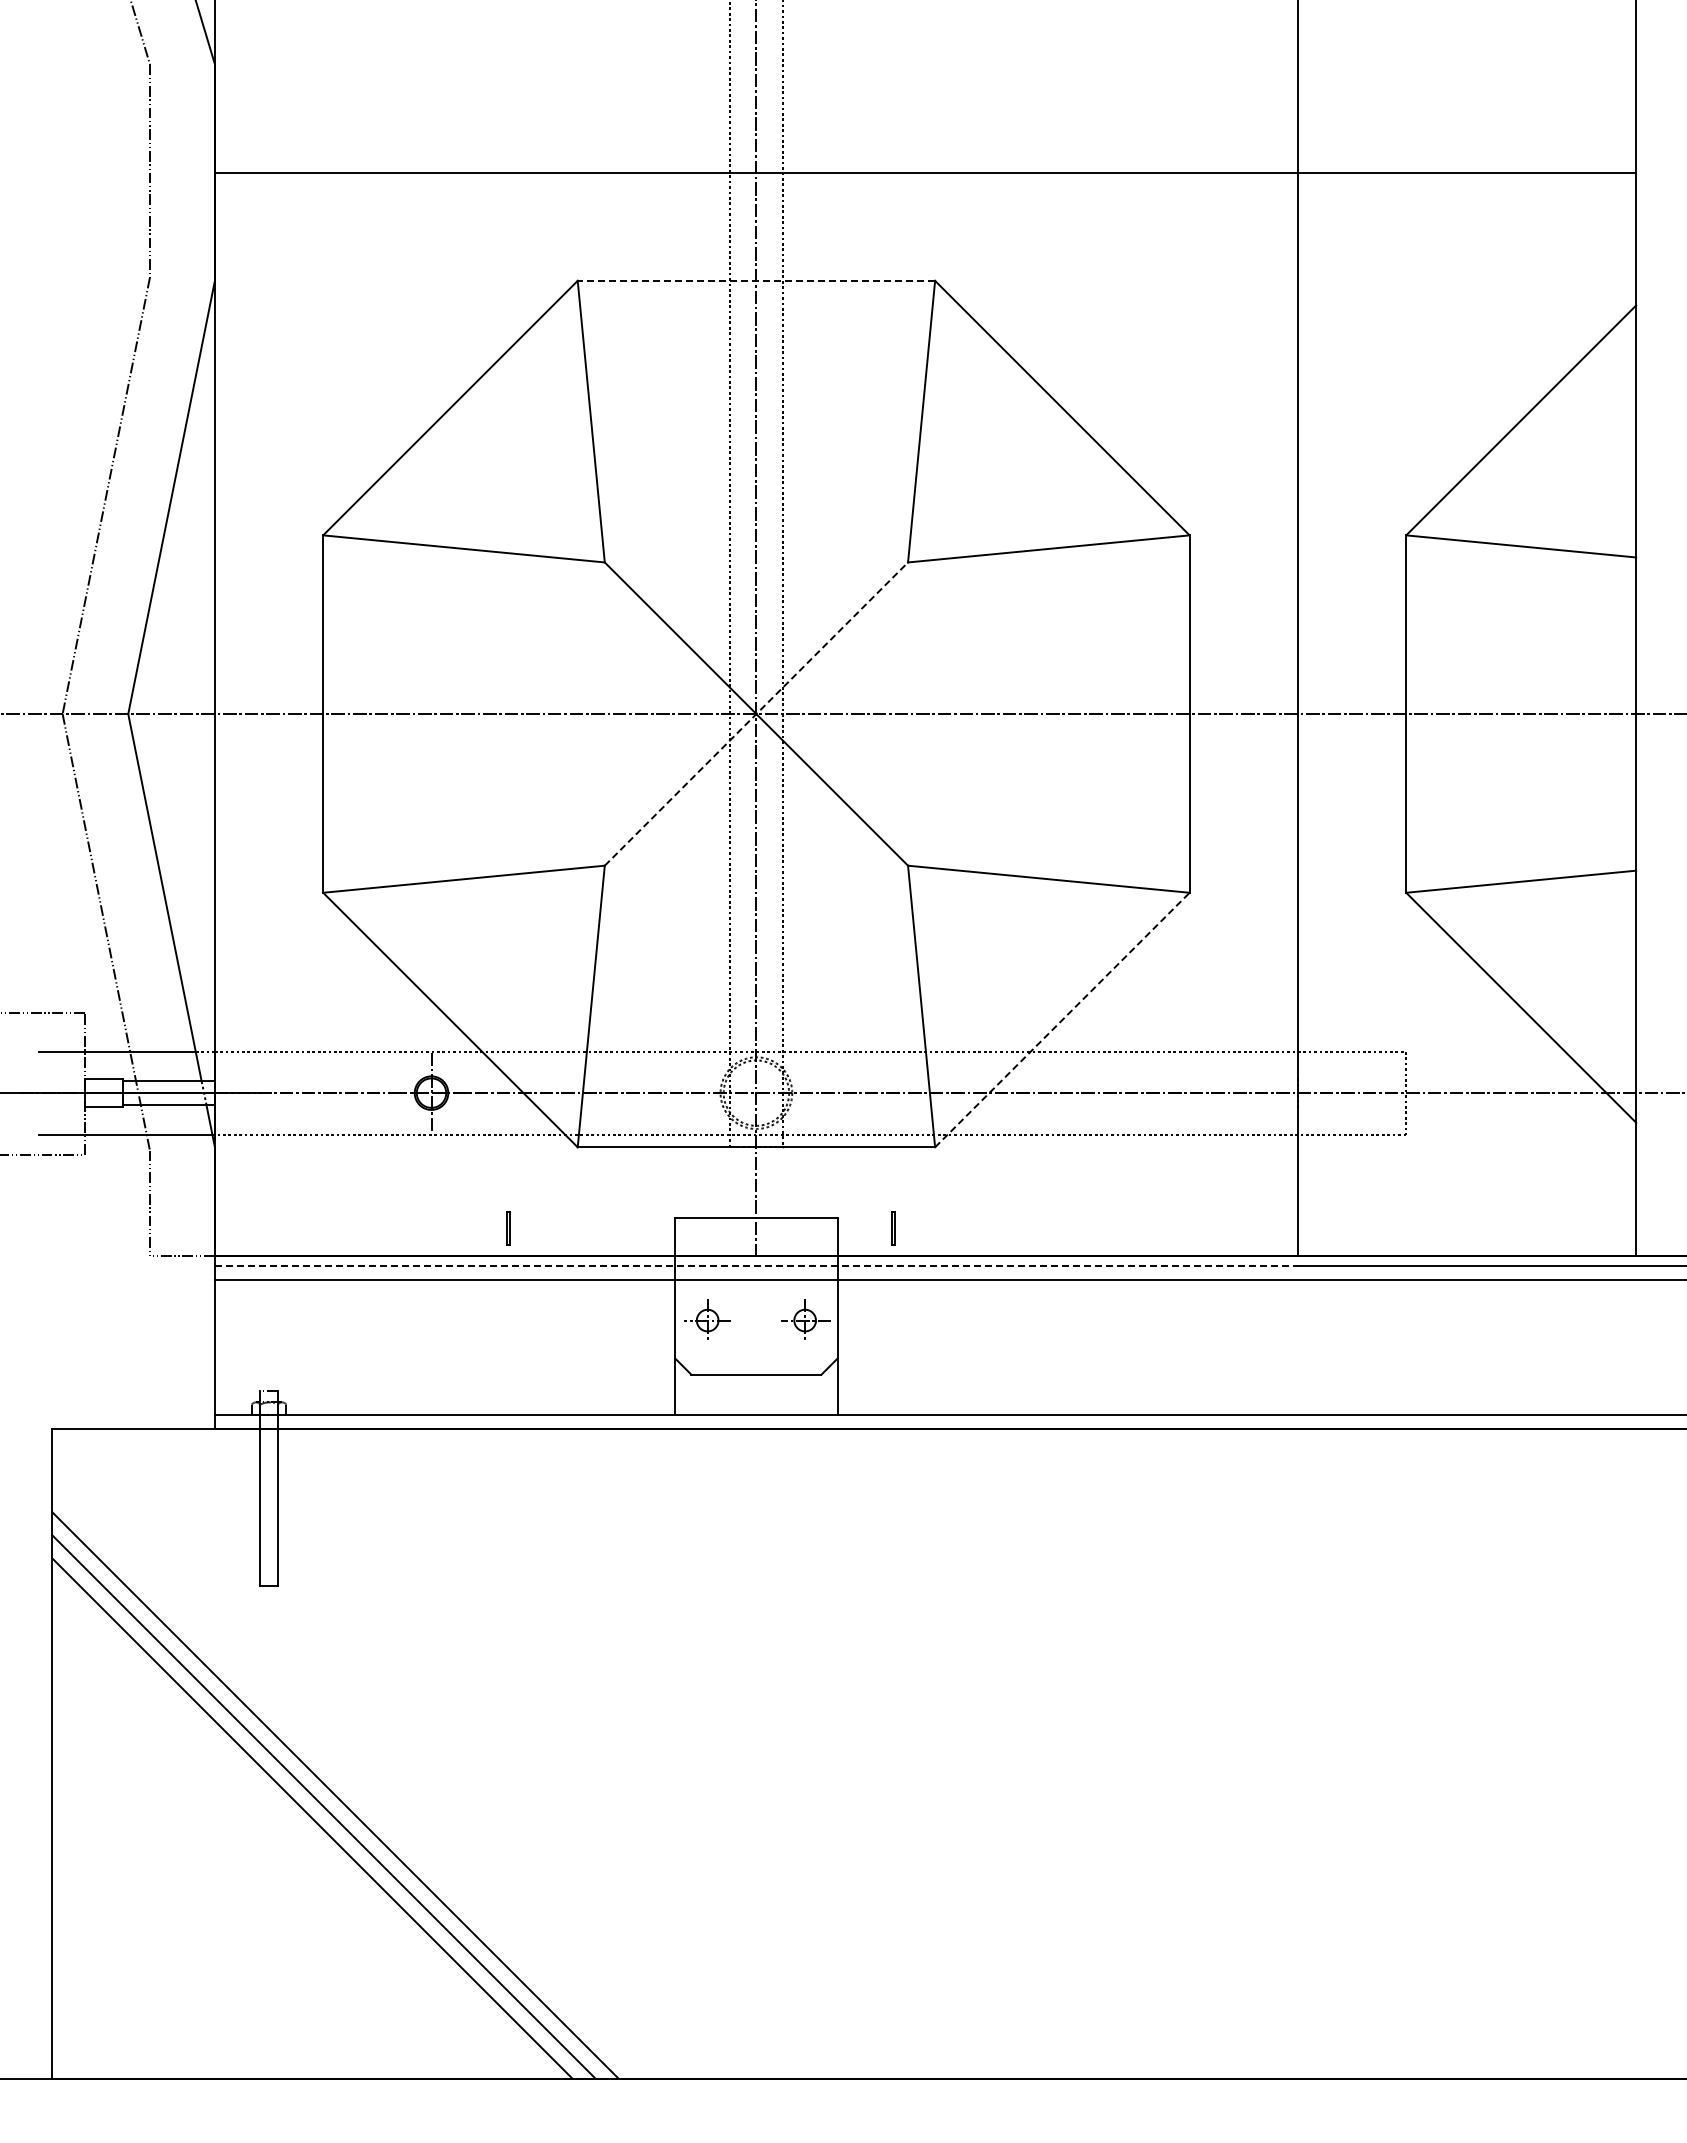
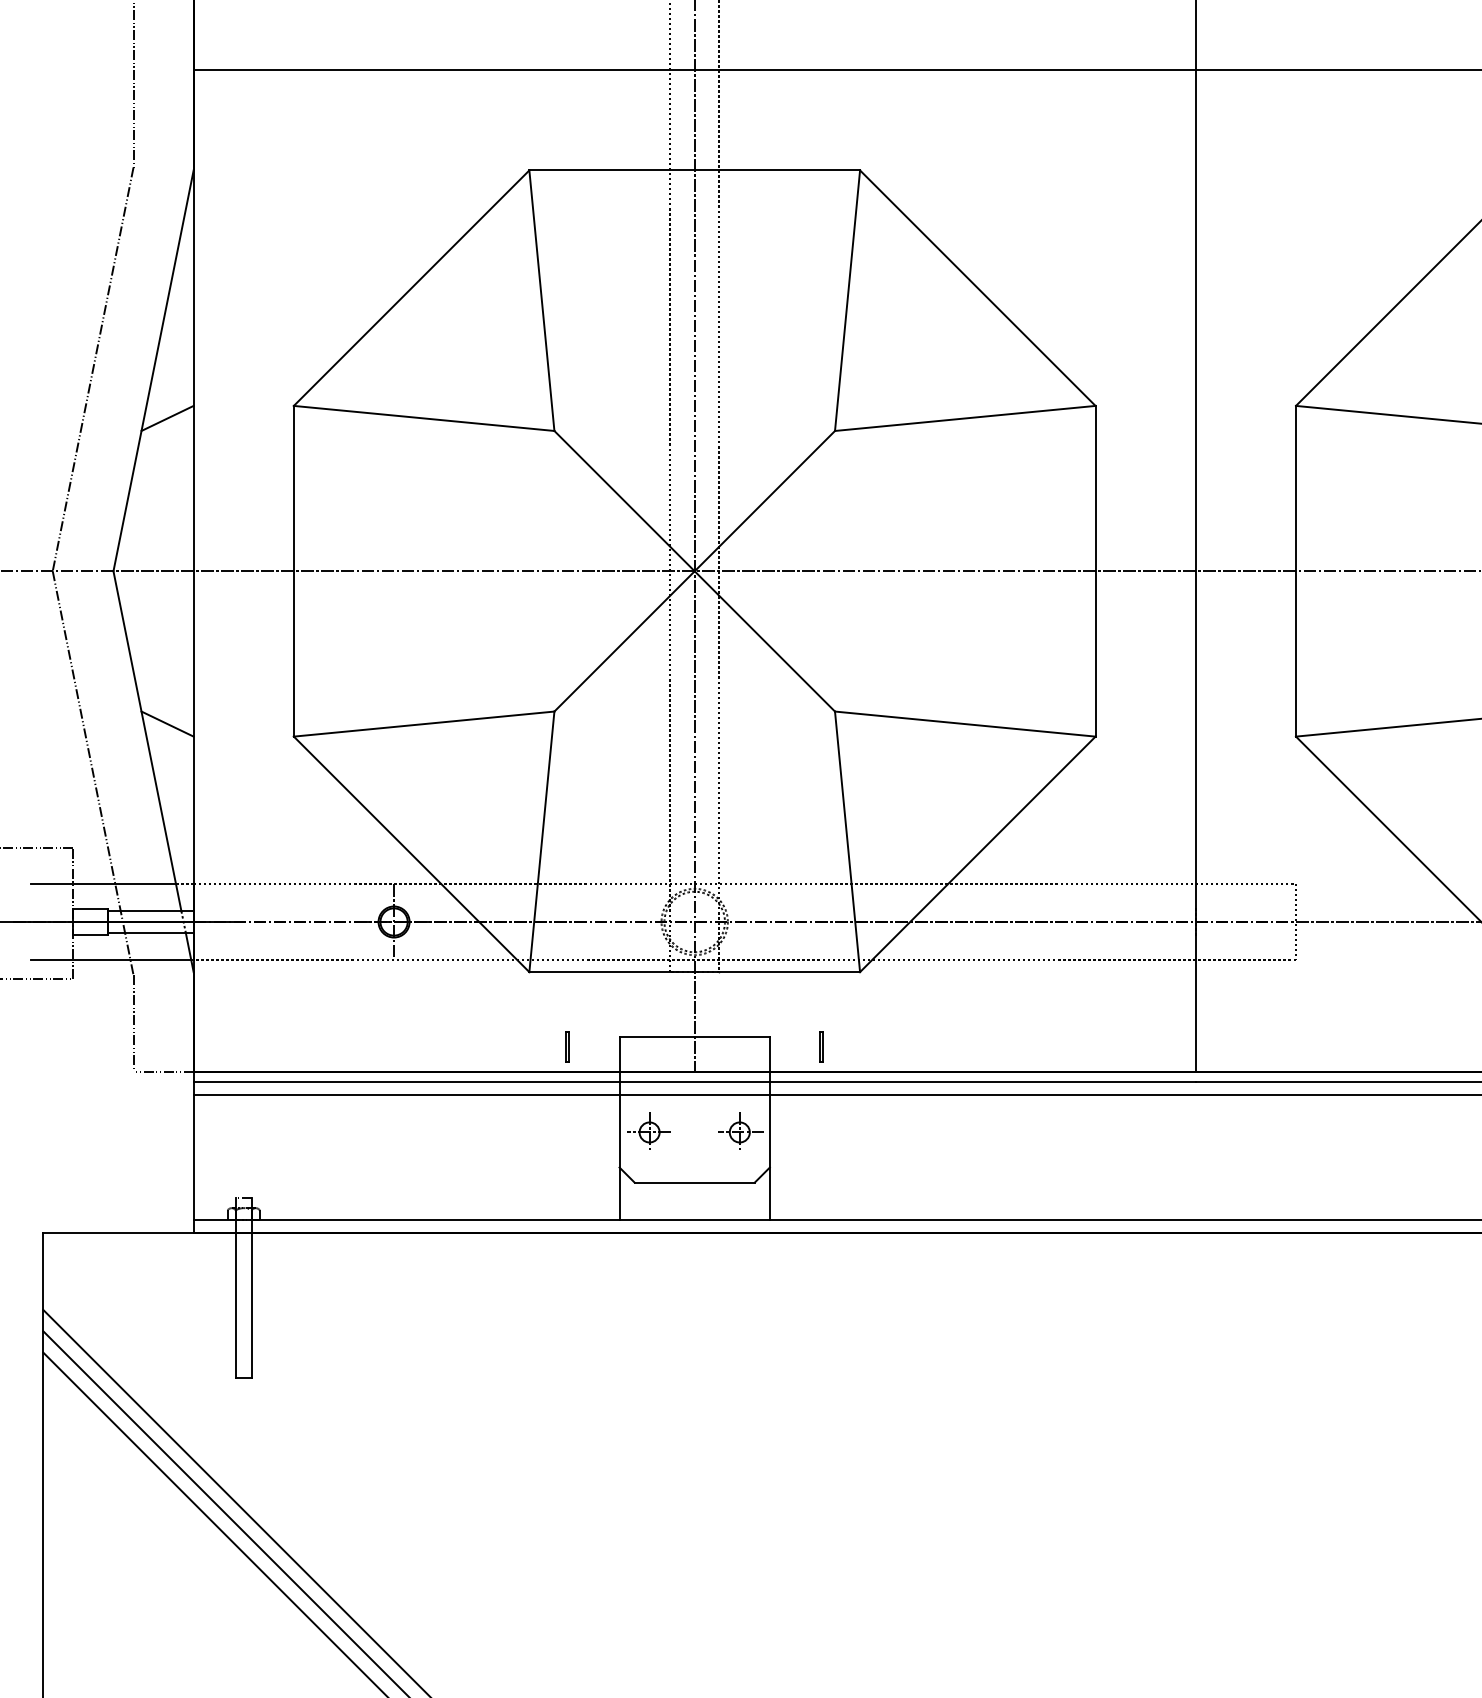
line: (756, 280) -> (694, 170), dashed -> solid
line: (186, 548) -> (167, 418), added
line: (756, 713) -> (694, 570), dashed -> solid
line: (186, 878) -> (167, 723), added
line: (1062, 1020) -> (977, 854), dashed -> solid
line: (507, 1228) -> (567, 1047), moved
line: (756, 1266) -> (694, 1082), dashed -> solid

